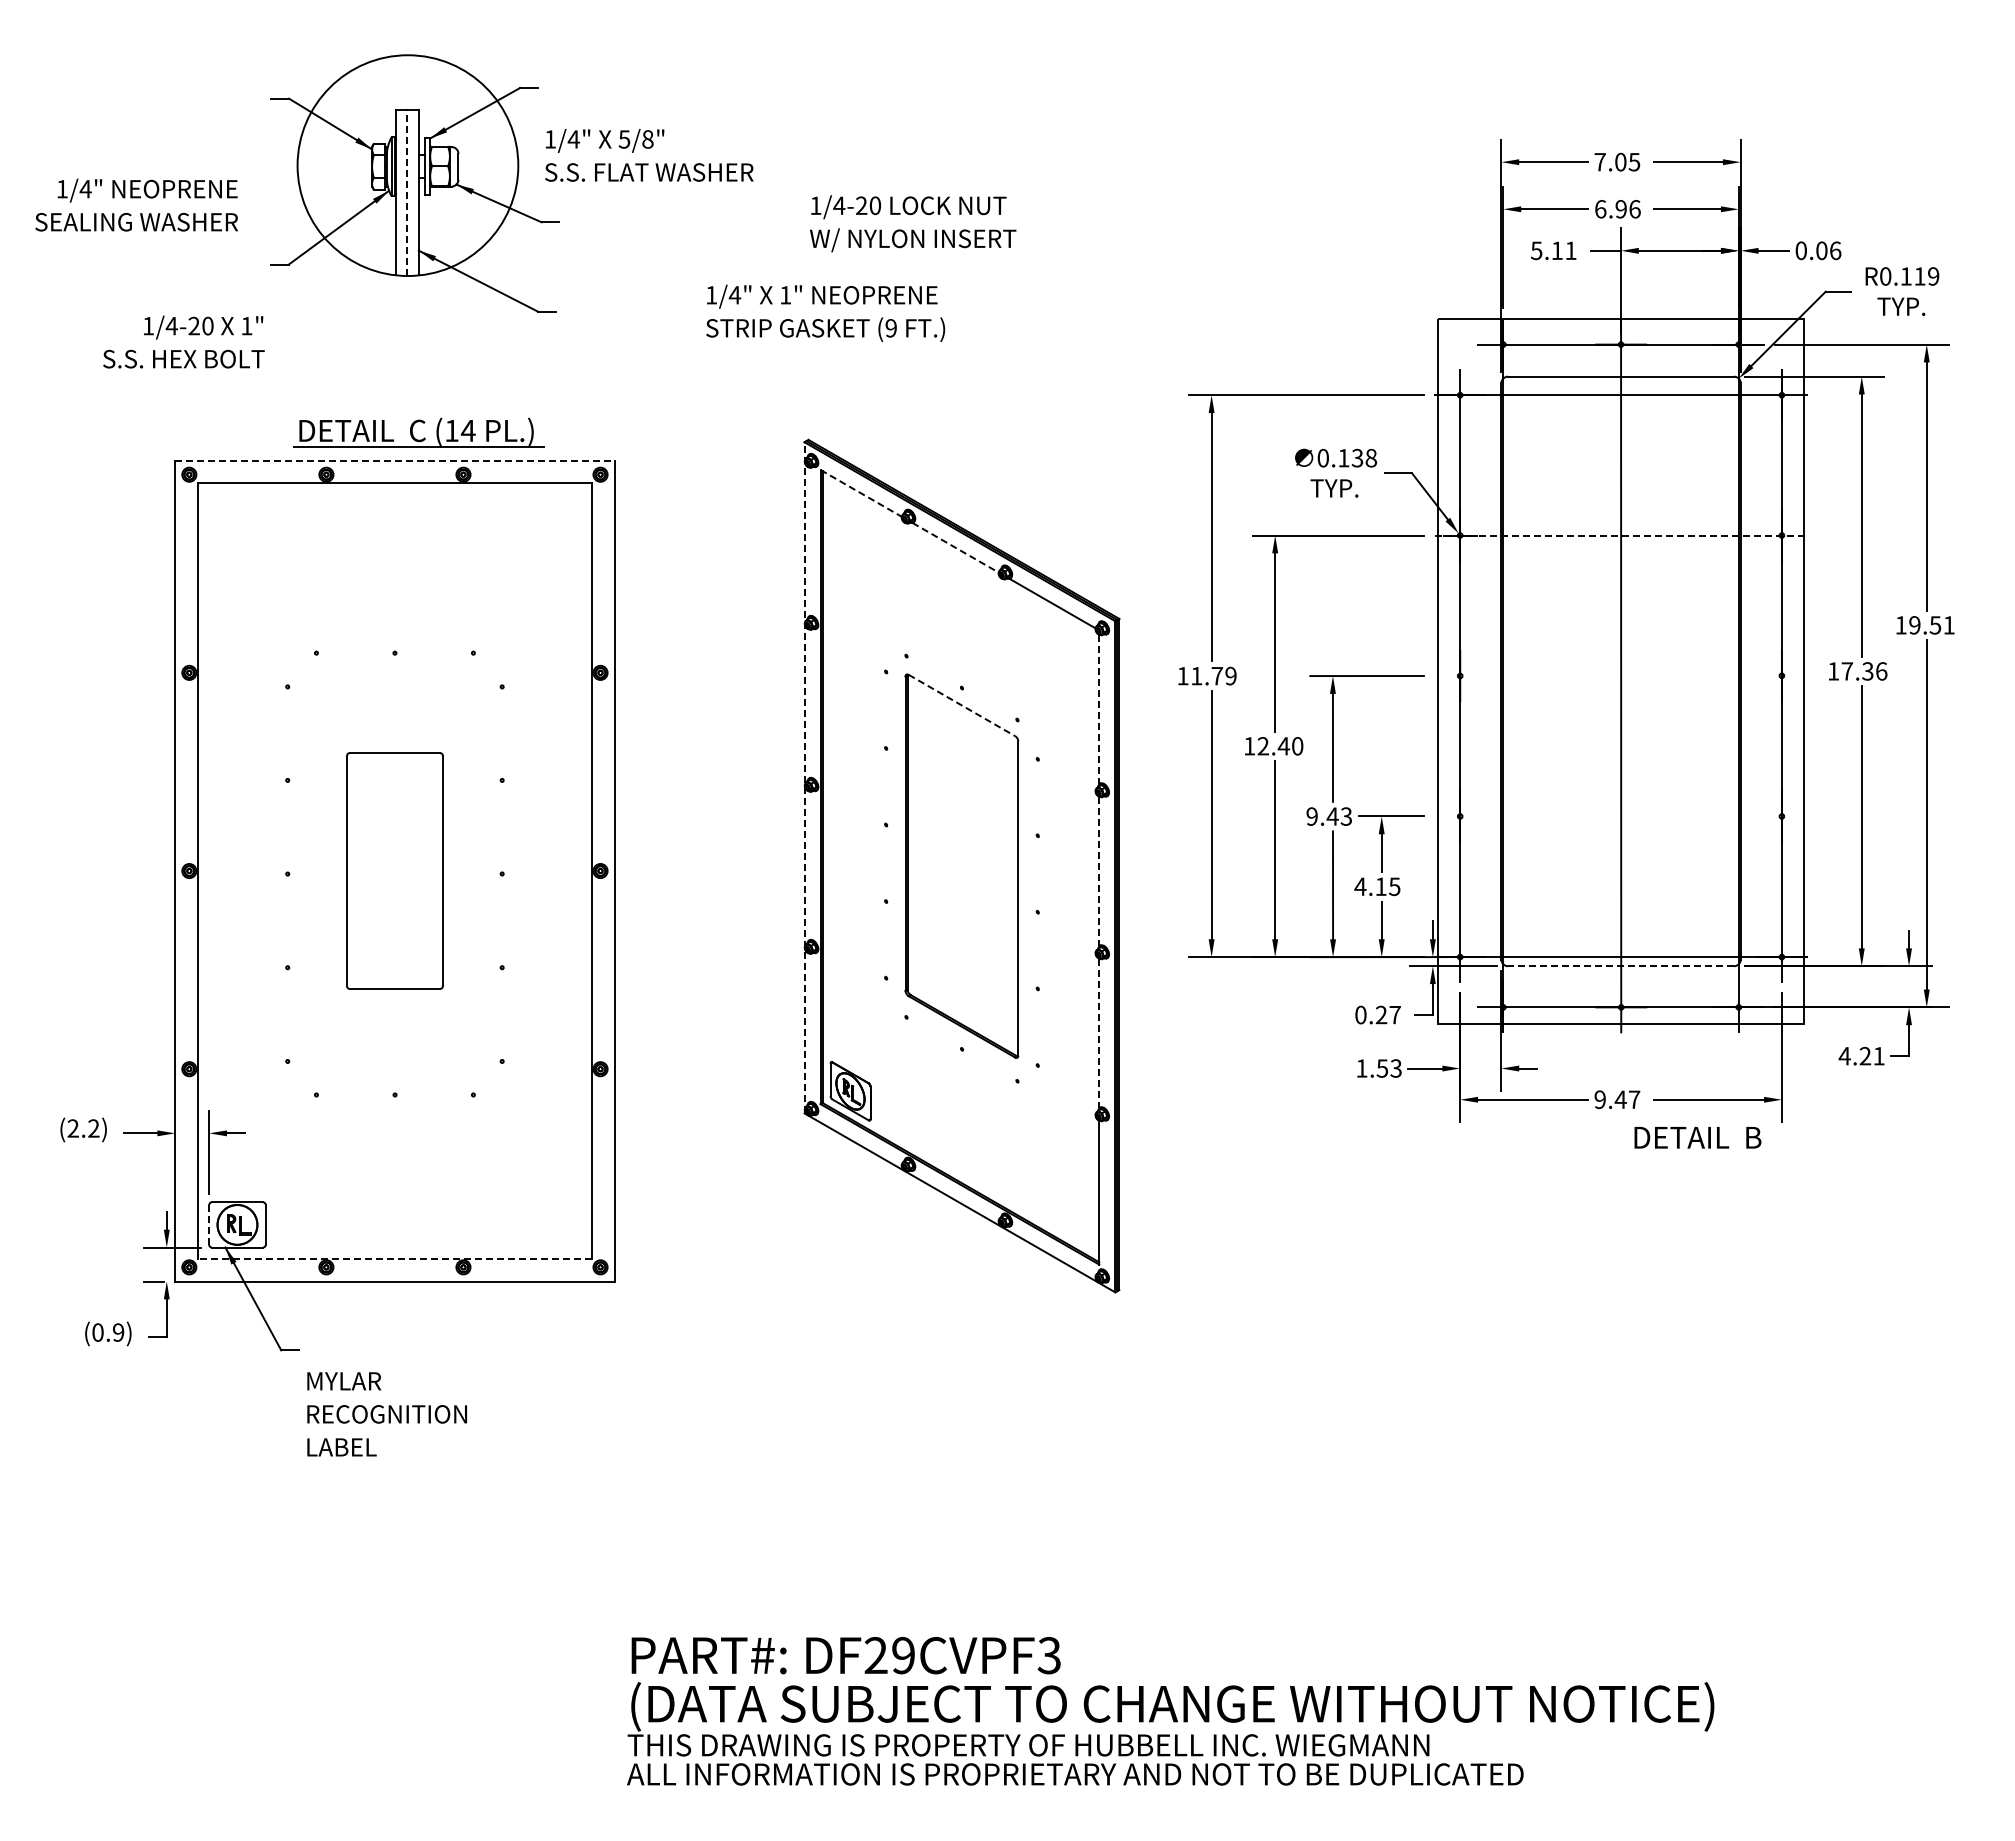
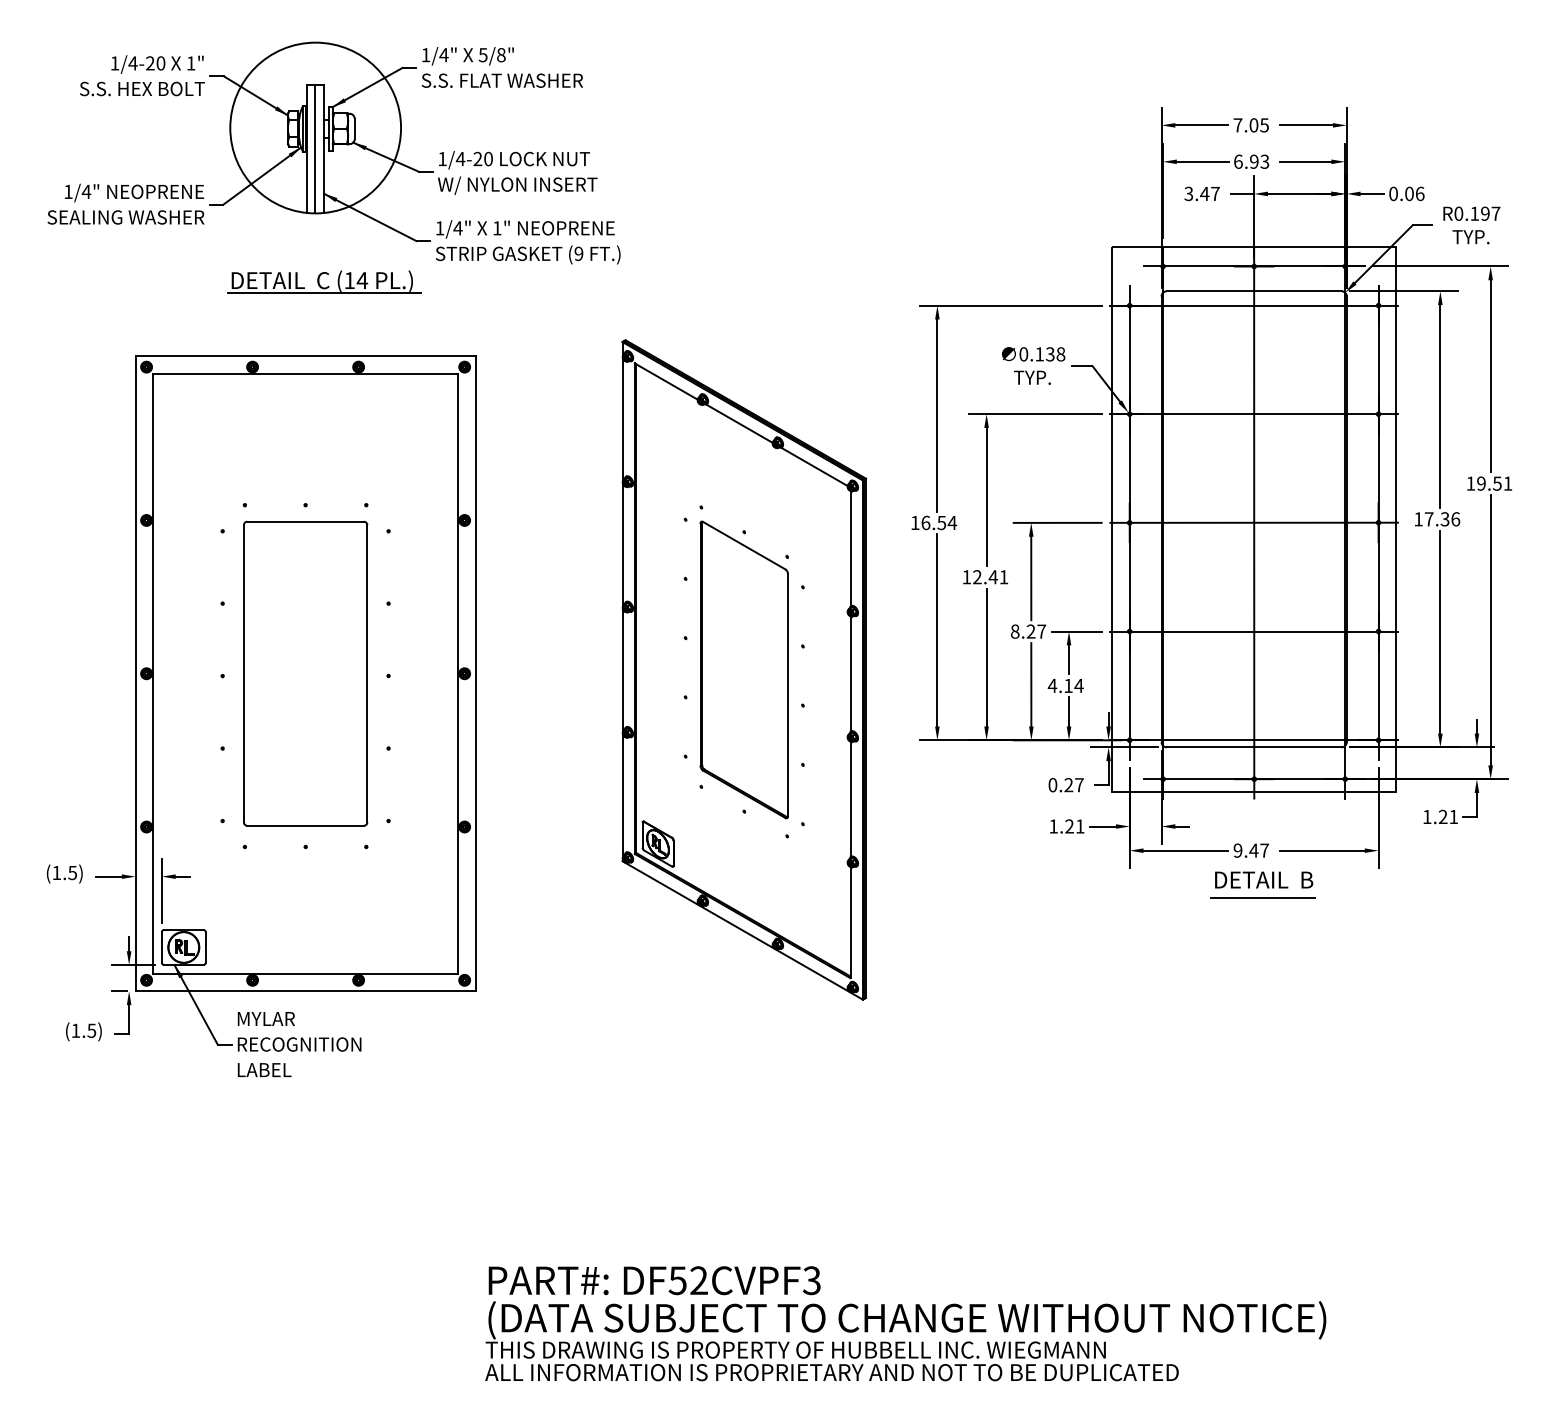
text: (649, 155) -> (502, 67), moved
line: (407, 193) -> (315, 149), dashed -> solid
text: (136, 204) -> (125, 203), moved
text: (1634, 209) -> (1264, 161), 6.96 -> 6.93
text: (913, 223) -> (518, 172), moved
text: (1553, 250) -> (1201, 193), 5.11 -> 3.47
text: (1926, 276) -> (1490, 213), R0.119 -> R0.197
text: (825, 312) -> (528, 241), moved
text: (183, 341) -> (142, 75), moved
part: (418, 432) -> (323, 281), moved
line: (394, 460) -> (305, 356), dashed -> solid
line: (861, 493) -> (666, 381), dashed -> solid
line: (1621, 535) -> (1254, 414), dashed -> solid
line: (955, 547) -> (739, 423), dashed -> solid
text: (1214, 675) -> (939, 522), 11.79 -> 16.54
line: (1620, 675) -> (1253, 522), added
line: (962, 705) -> (744, 545), dashed -> solid
line: (1099, 709) -> (850, 548), dashed -> solid
text: (1297, 746) -> (1003, 577), 12.40 -> 12.41
line: (804, 777) -> (622, 601), dashed -> solid
text: (1329, 816) -> (1028, 631), 9.43 -> 8.27
line: (1620, 816) -> (1253, 631), added
part: (394, 870) -> (305, 673), size x1.67
line: (1099, 871) -> (850, 674), dashed -> solid
text: (1394, 886) -> (1078, 685), 4.15 -> 4.14
line: (1621, 966) -> (1254, 747), dashed -> solid
line: (1099, 1033) -> (850, 799), dashed -> solid
text: (1844, 1056) -> (1427, 817), 4.21 -> 1.21
text: (1388, 1068) -> (1074, 826), 1.53 -> 1.21
text: (83, 1128) -> (64, 872), (2.2) -> (1.5)
text: (1697, 1137) -> (1263, 879), moved
line: (1632, 1160) -> (1263, 897), added
line: (209, 1224) -> (162, 947), dashed -> solid
line: (394, 1258) -> (305, 973), dashed -> solid
text: (108, 1332) -> (84, 1030), (0.9) -> (1.5)
text: (386, 1414) -> (299, 1044), moved
text: (889, 1655) -> (688, 1280), DF29CVPF3 -> DF52CVPF3

